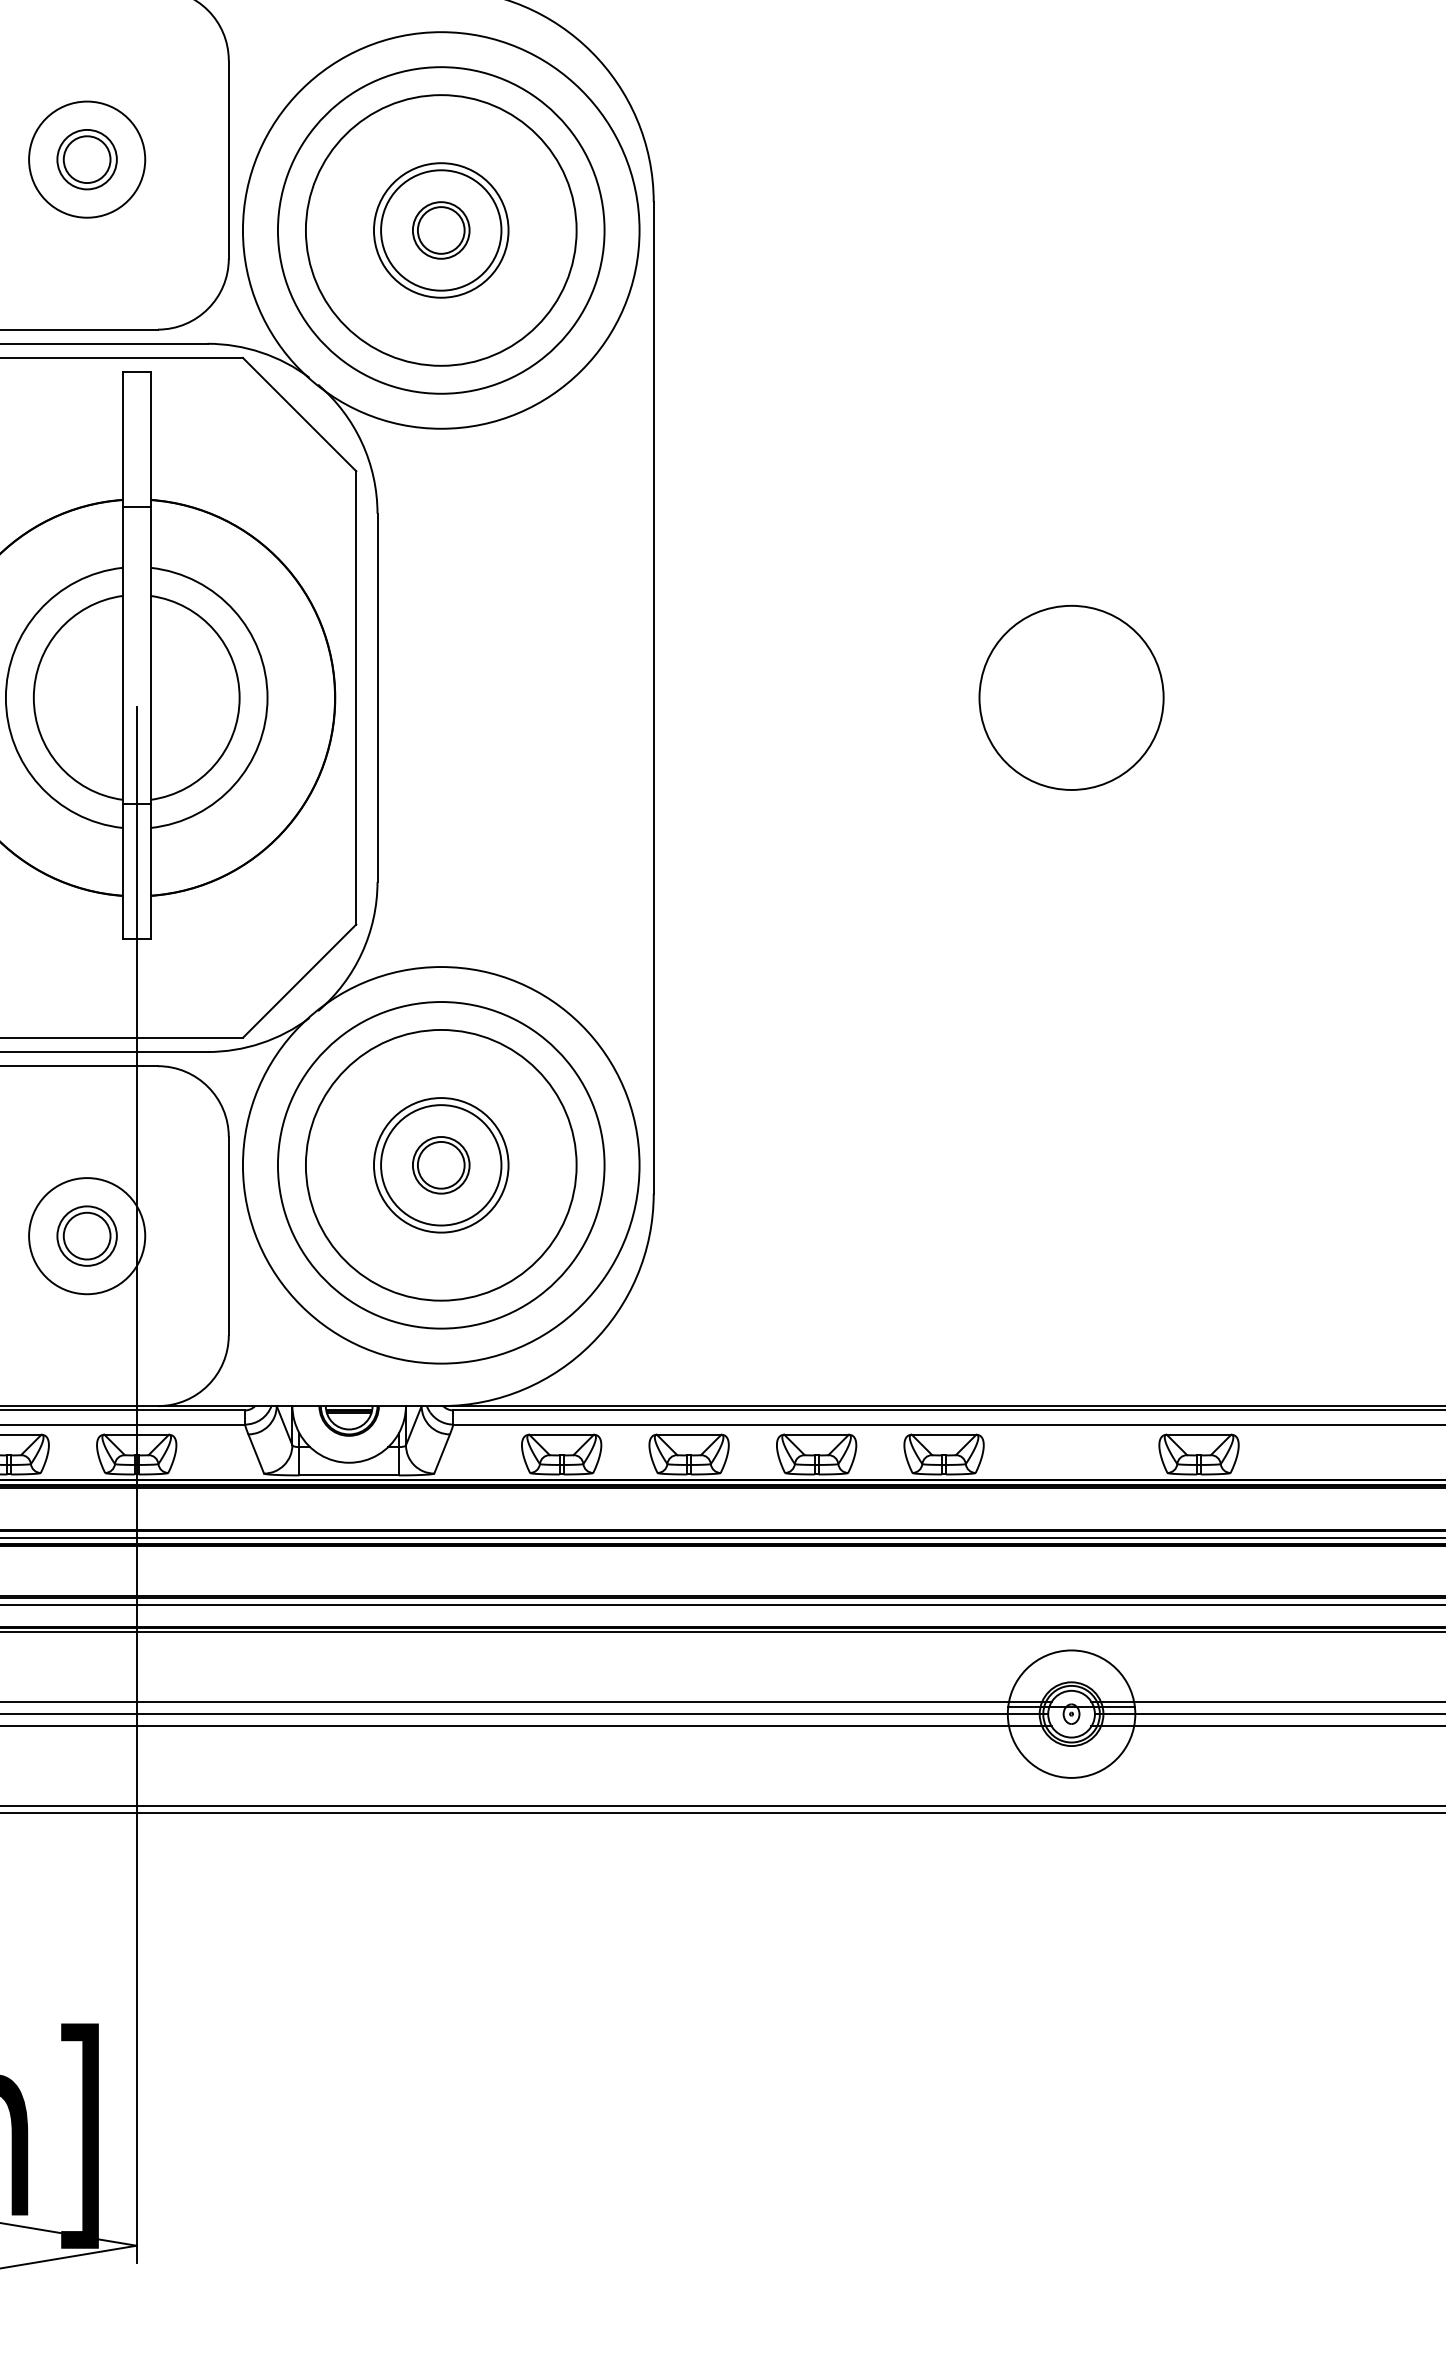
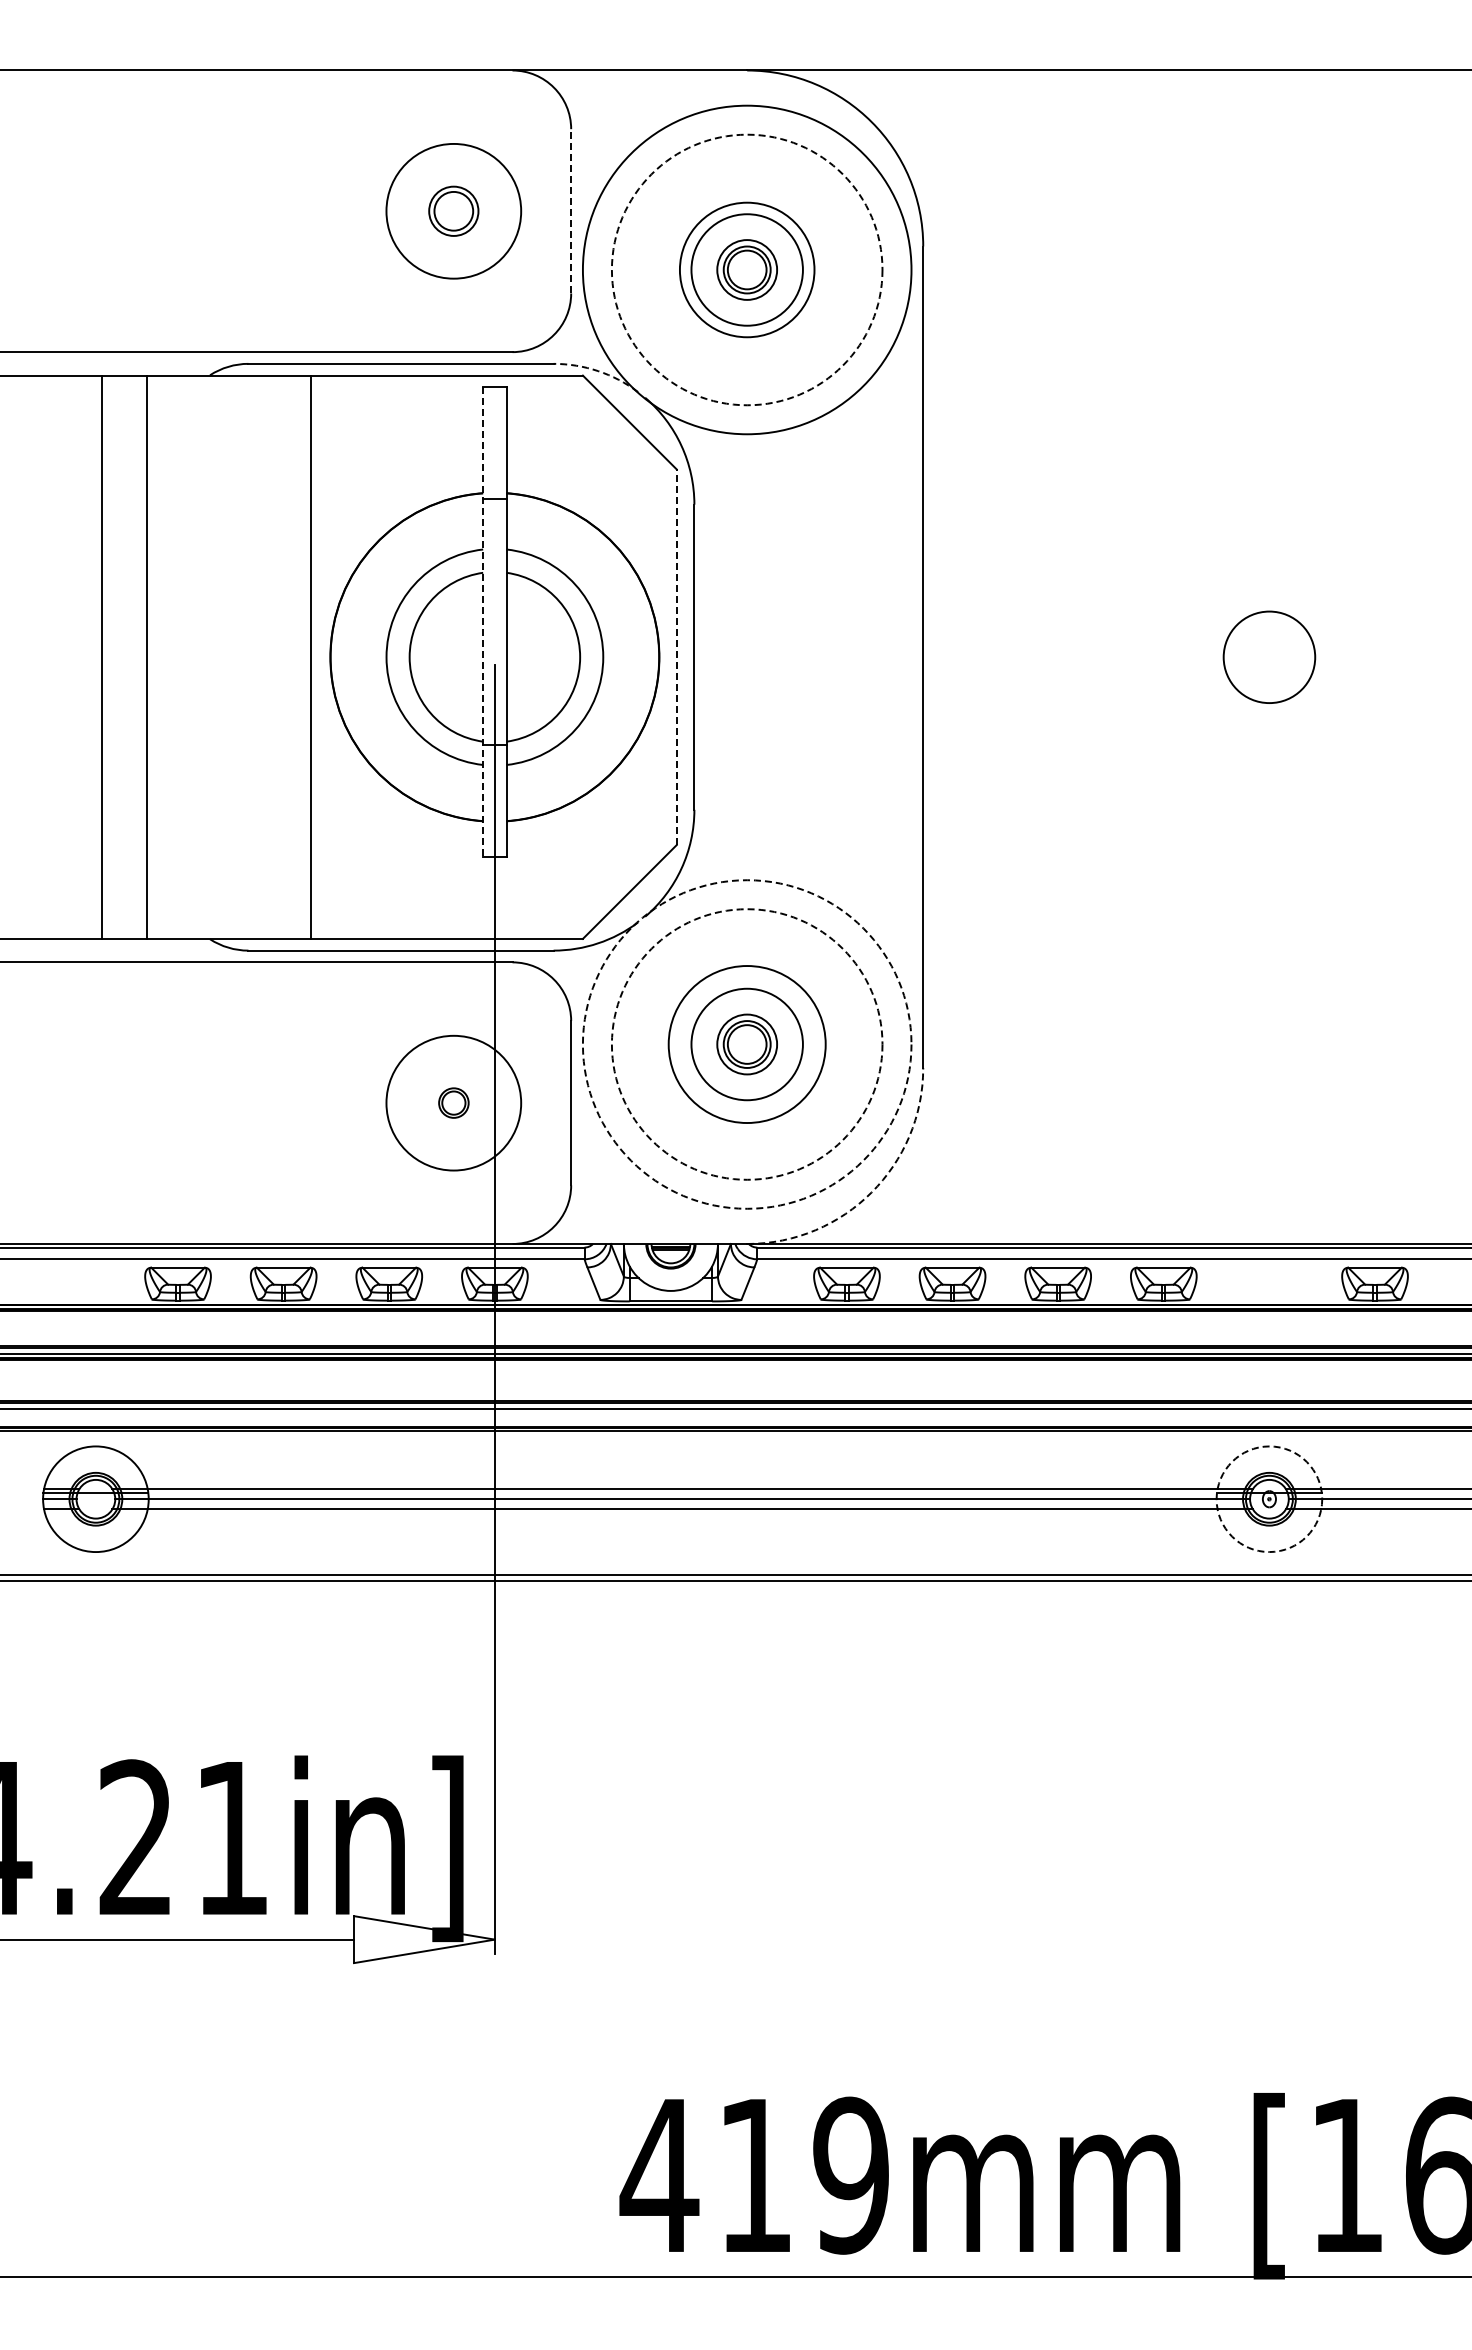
line: (229, 158) -> (571, 210), solid -> dashed
circle: (86, 159) -> (453, 211), size x1.4
circle: (440, 229) -> (746, 269), solid -> dashed
circle: (441, 229) -> (747, 269), size x0.6
circle: (441, 229) -> (747, 269), size x0.6
arc: (261, 353) -> (598, 371), solid -> dashed
line: (122, 655) -> (483, 622), solid -> dashed
line: (355, 698) -> (676, 657), solid -> dashed
circle: (1071, 698) -> (1269, 657), size x0.6
circle: (440, 1165) -> (746, 1044), solid -> dashed
circle: (440, 1165) -> (746, 1044), solid -> dashed
circle: (441, 1165) -> (747, 1044), size x0.6
circle: (441, 1165) -> (747, 1044), size x0.7
part: (86, 1235) -> (453, 1102), size x0.6
circle: (86, 1236) -> (453, 1103), size x1.4
arc: (591, 1343) -> (871, 1192), solid -> dashed
circle: (1071, 1714) -> (1269, 1499), solid -> dashed

